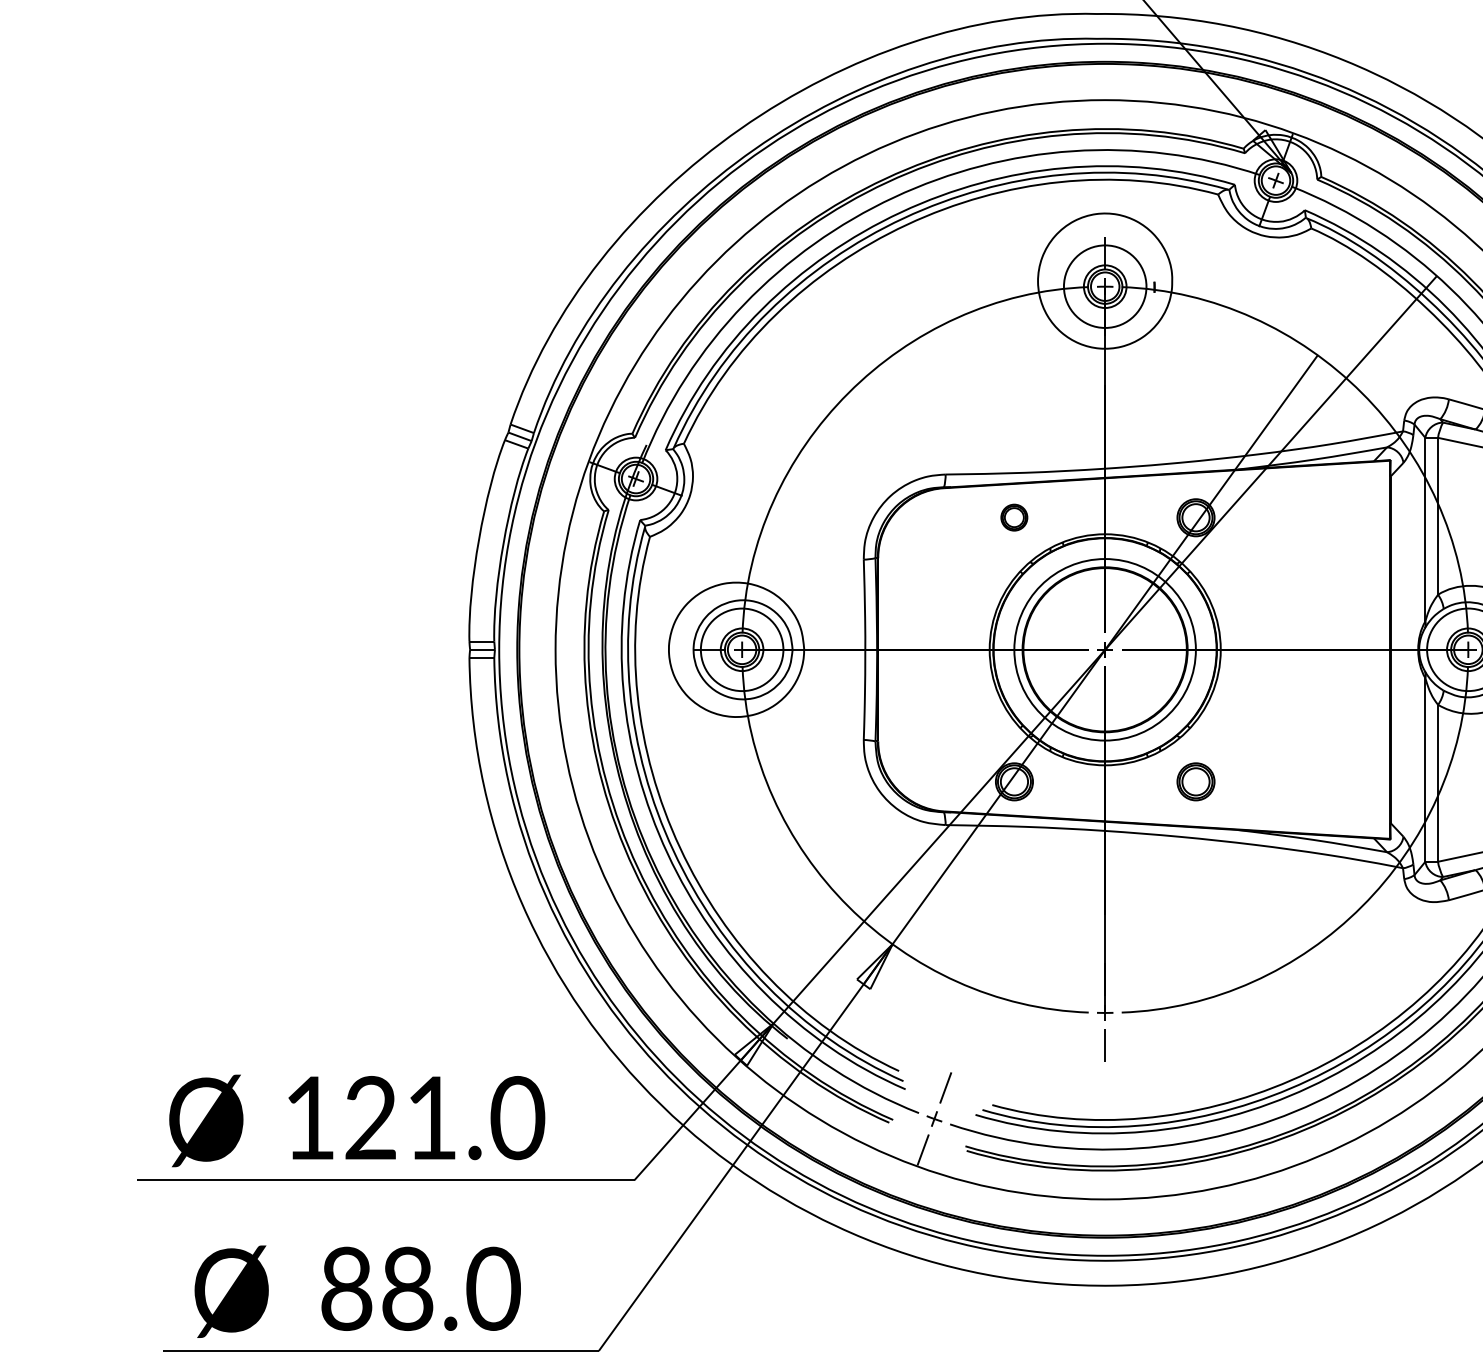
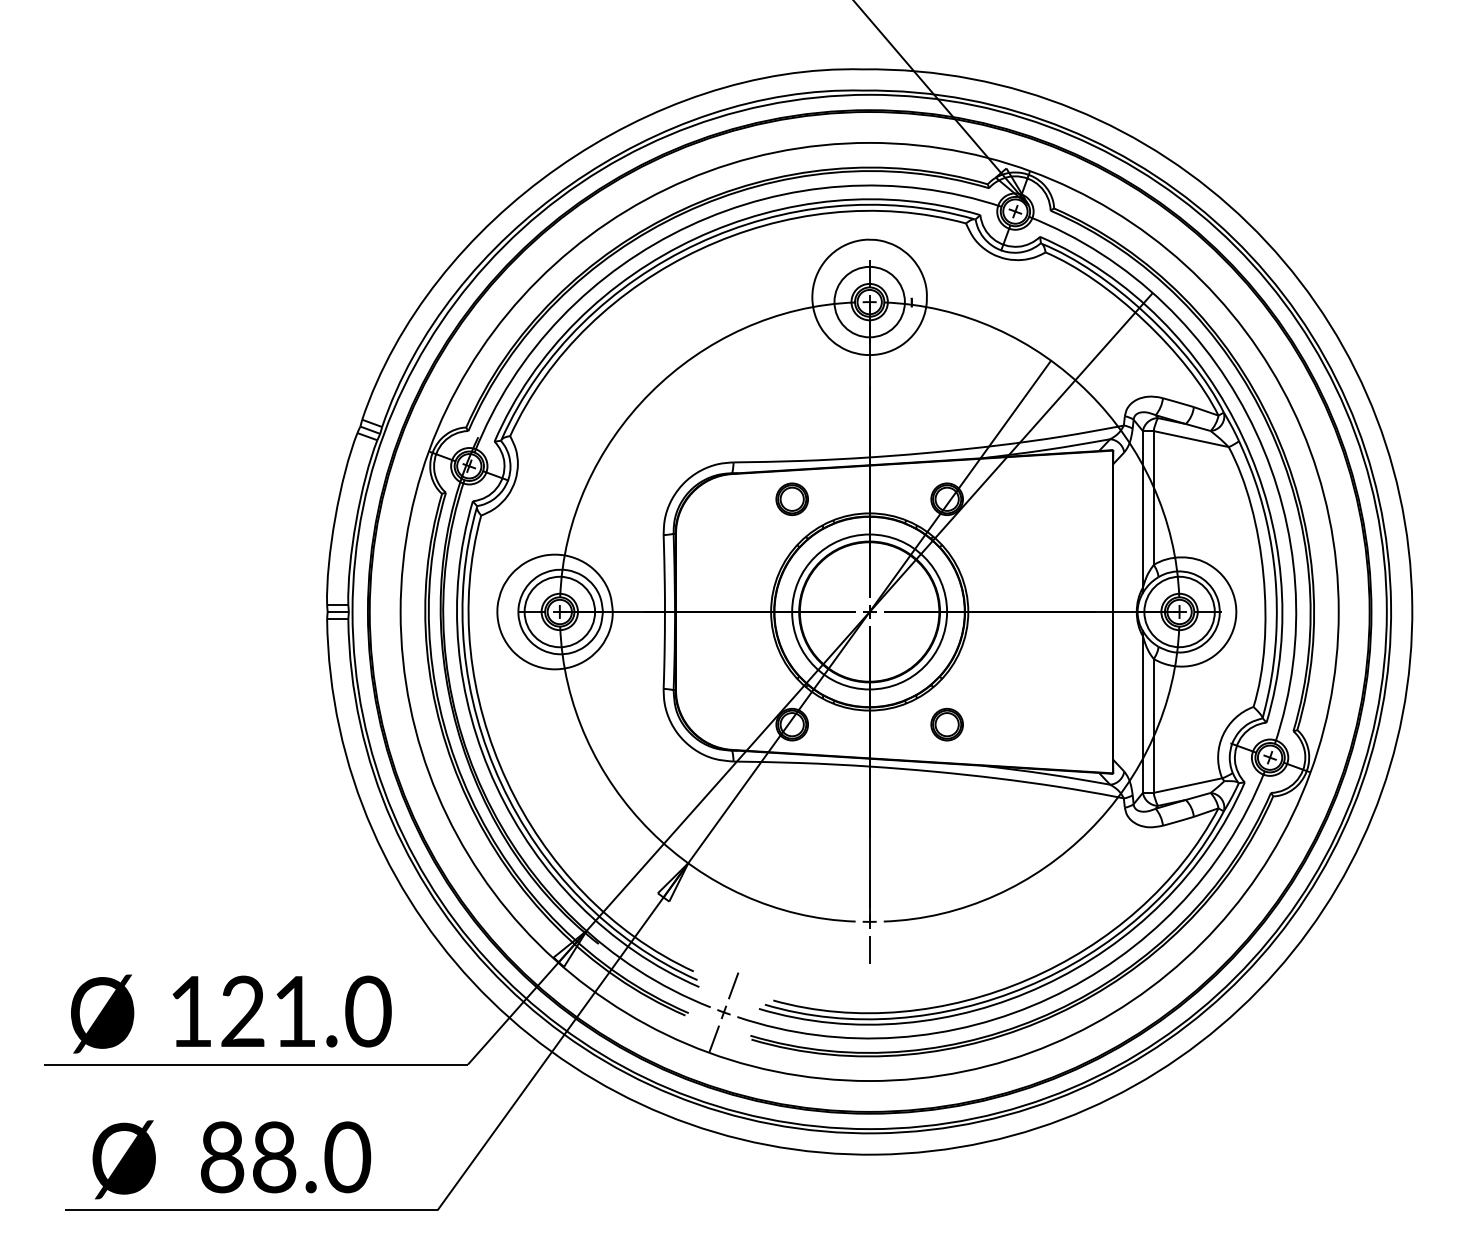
part: (1013, 516) -> (791, 498), size x1.43

